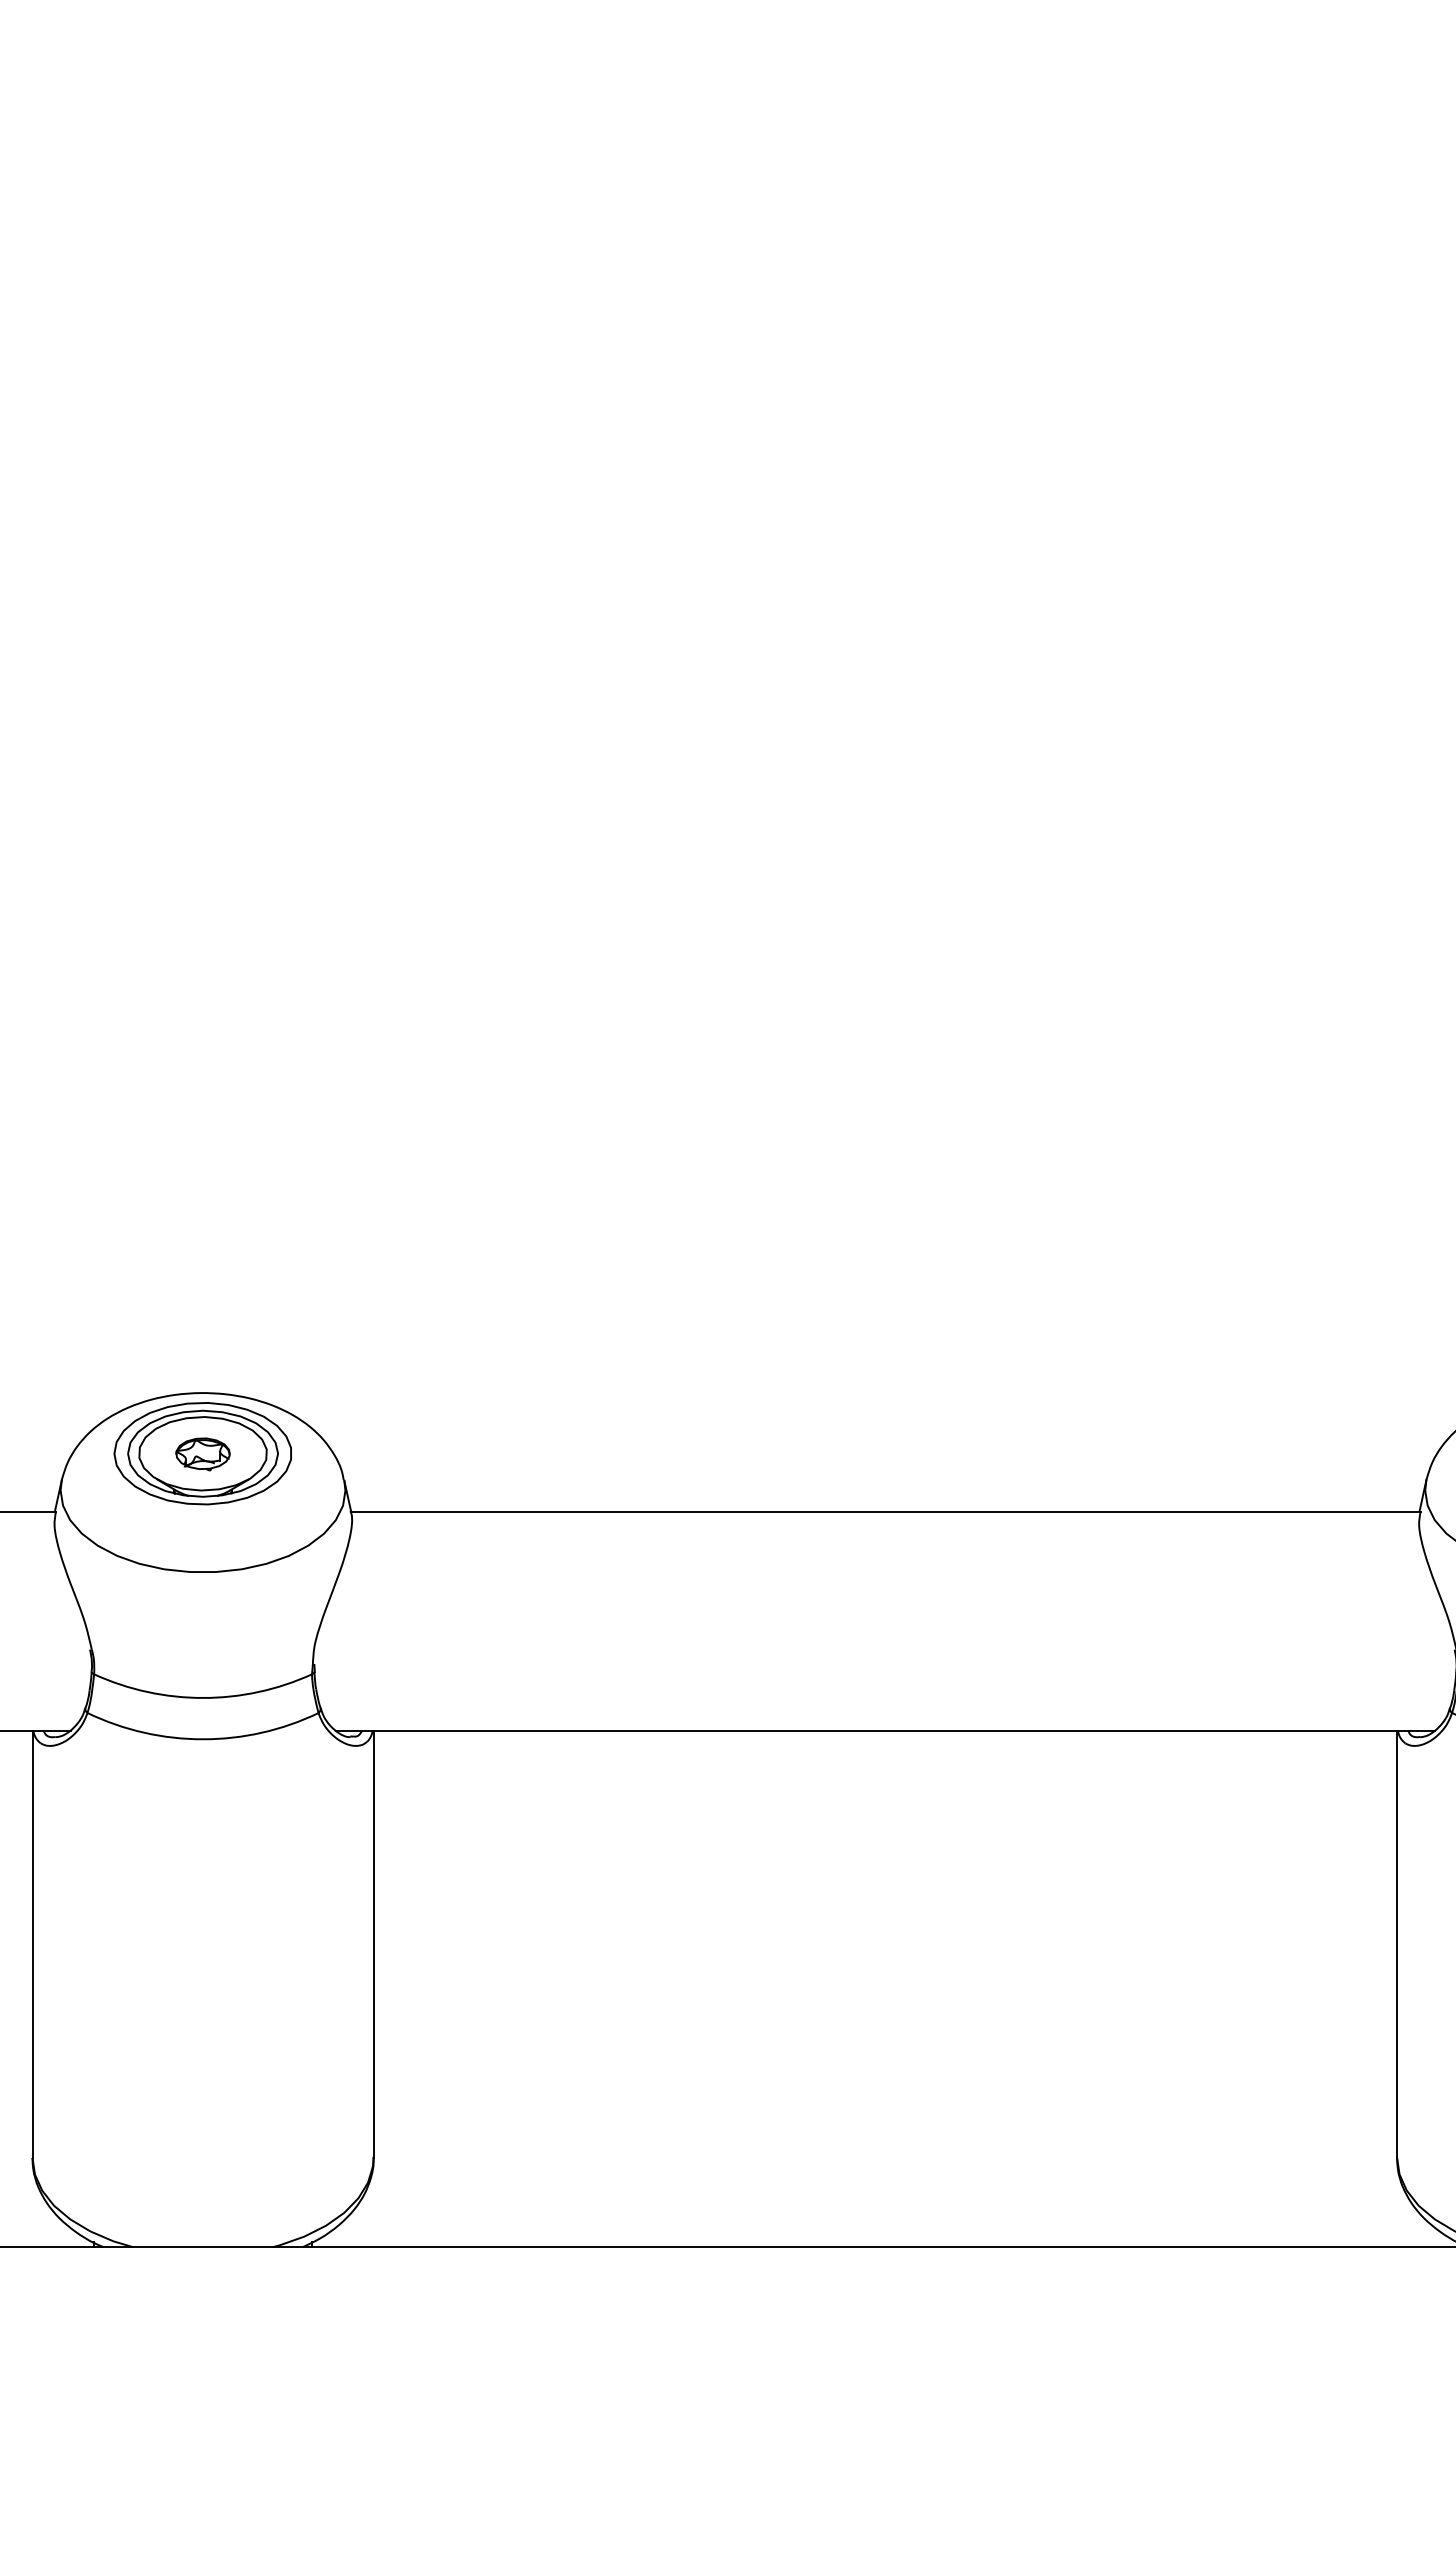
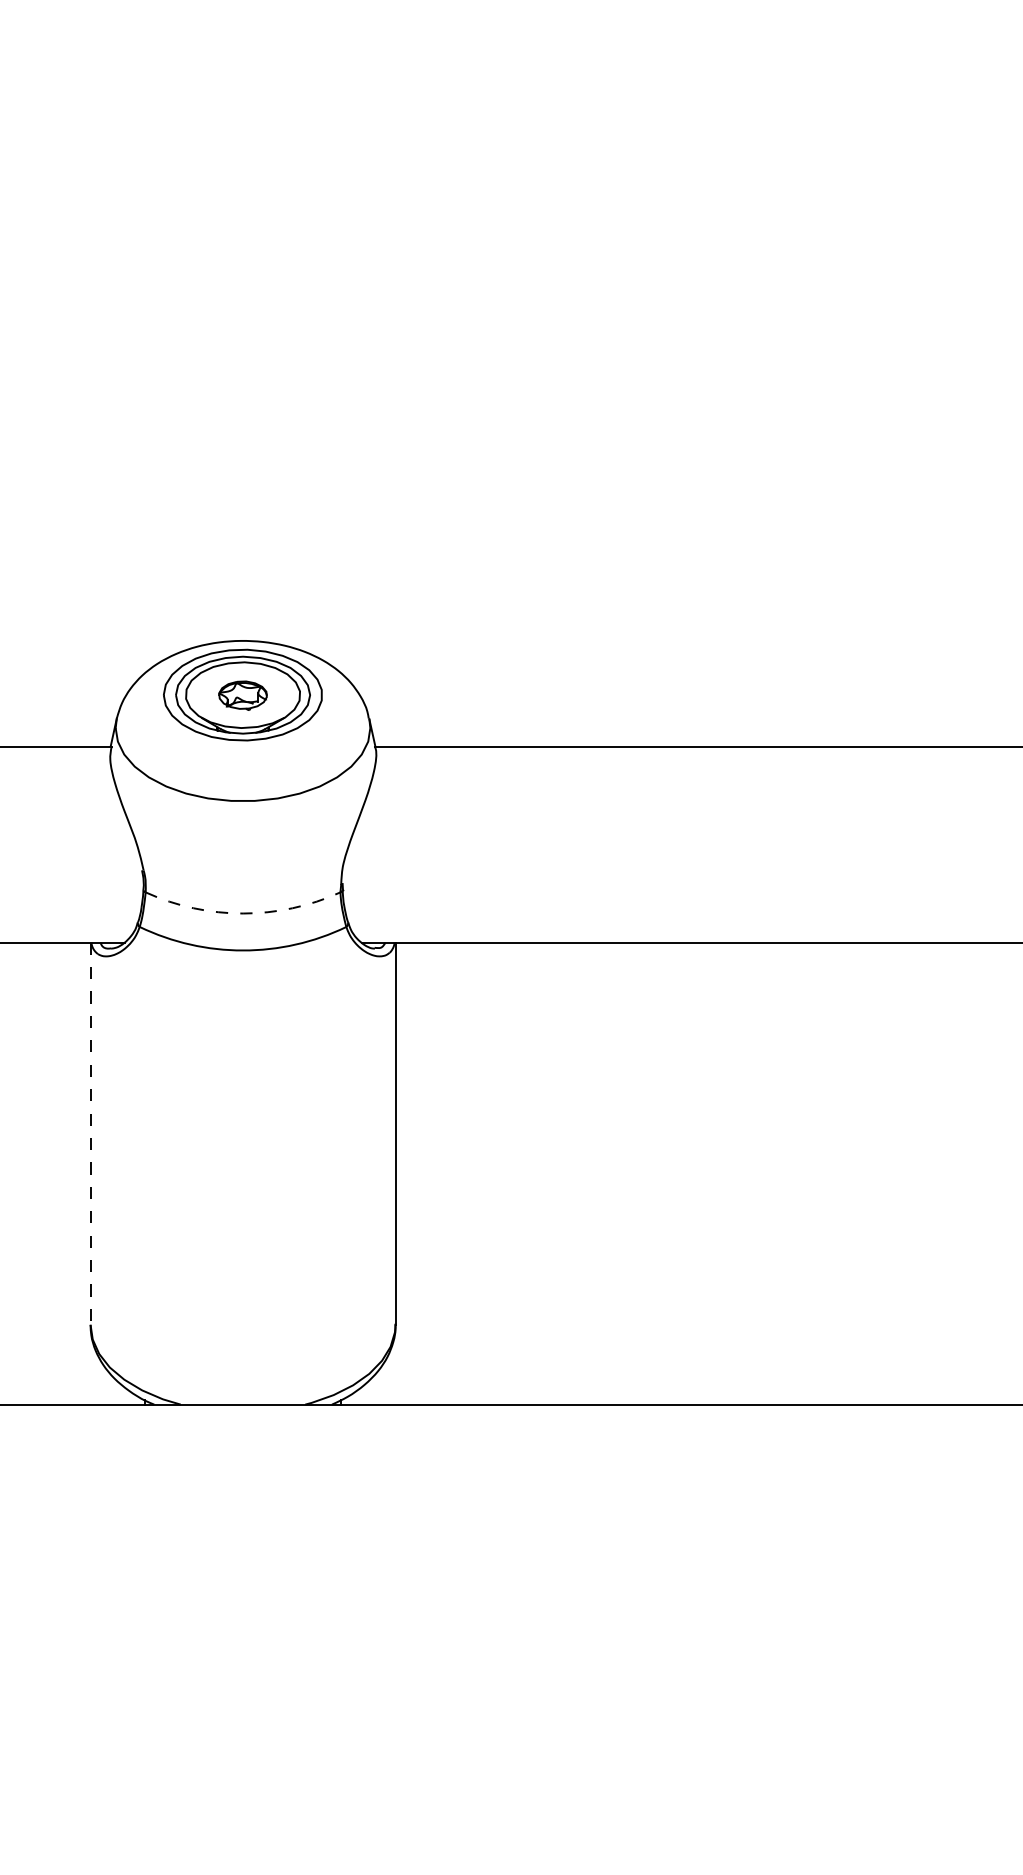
arc: (203, 1697) -> (243, 913), solid -> dashed
line: (32, 1944) -> (90, 1133), solid -> dashed

